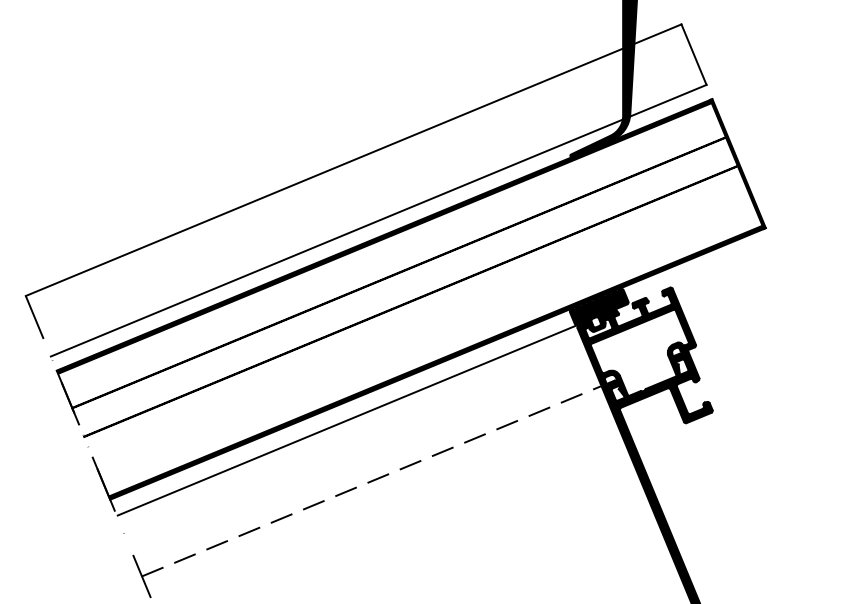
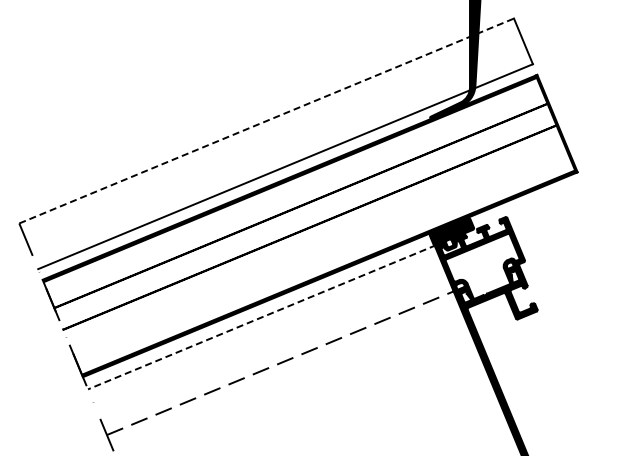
line: (353, 160) -> (266, 121), solid -> dashed
line: (346, 420) -> (261, 317), solid -> dashed

